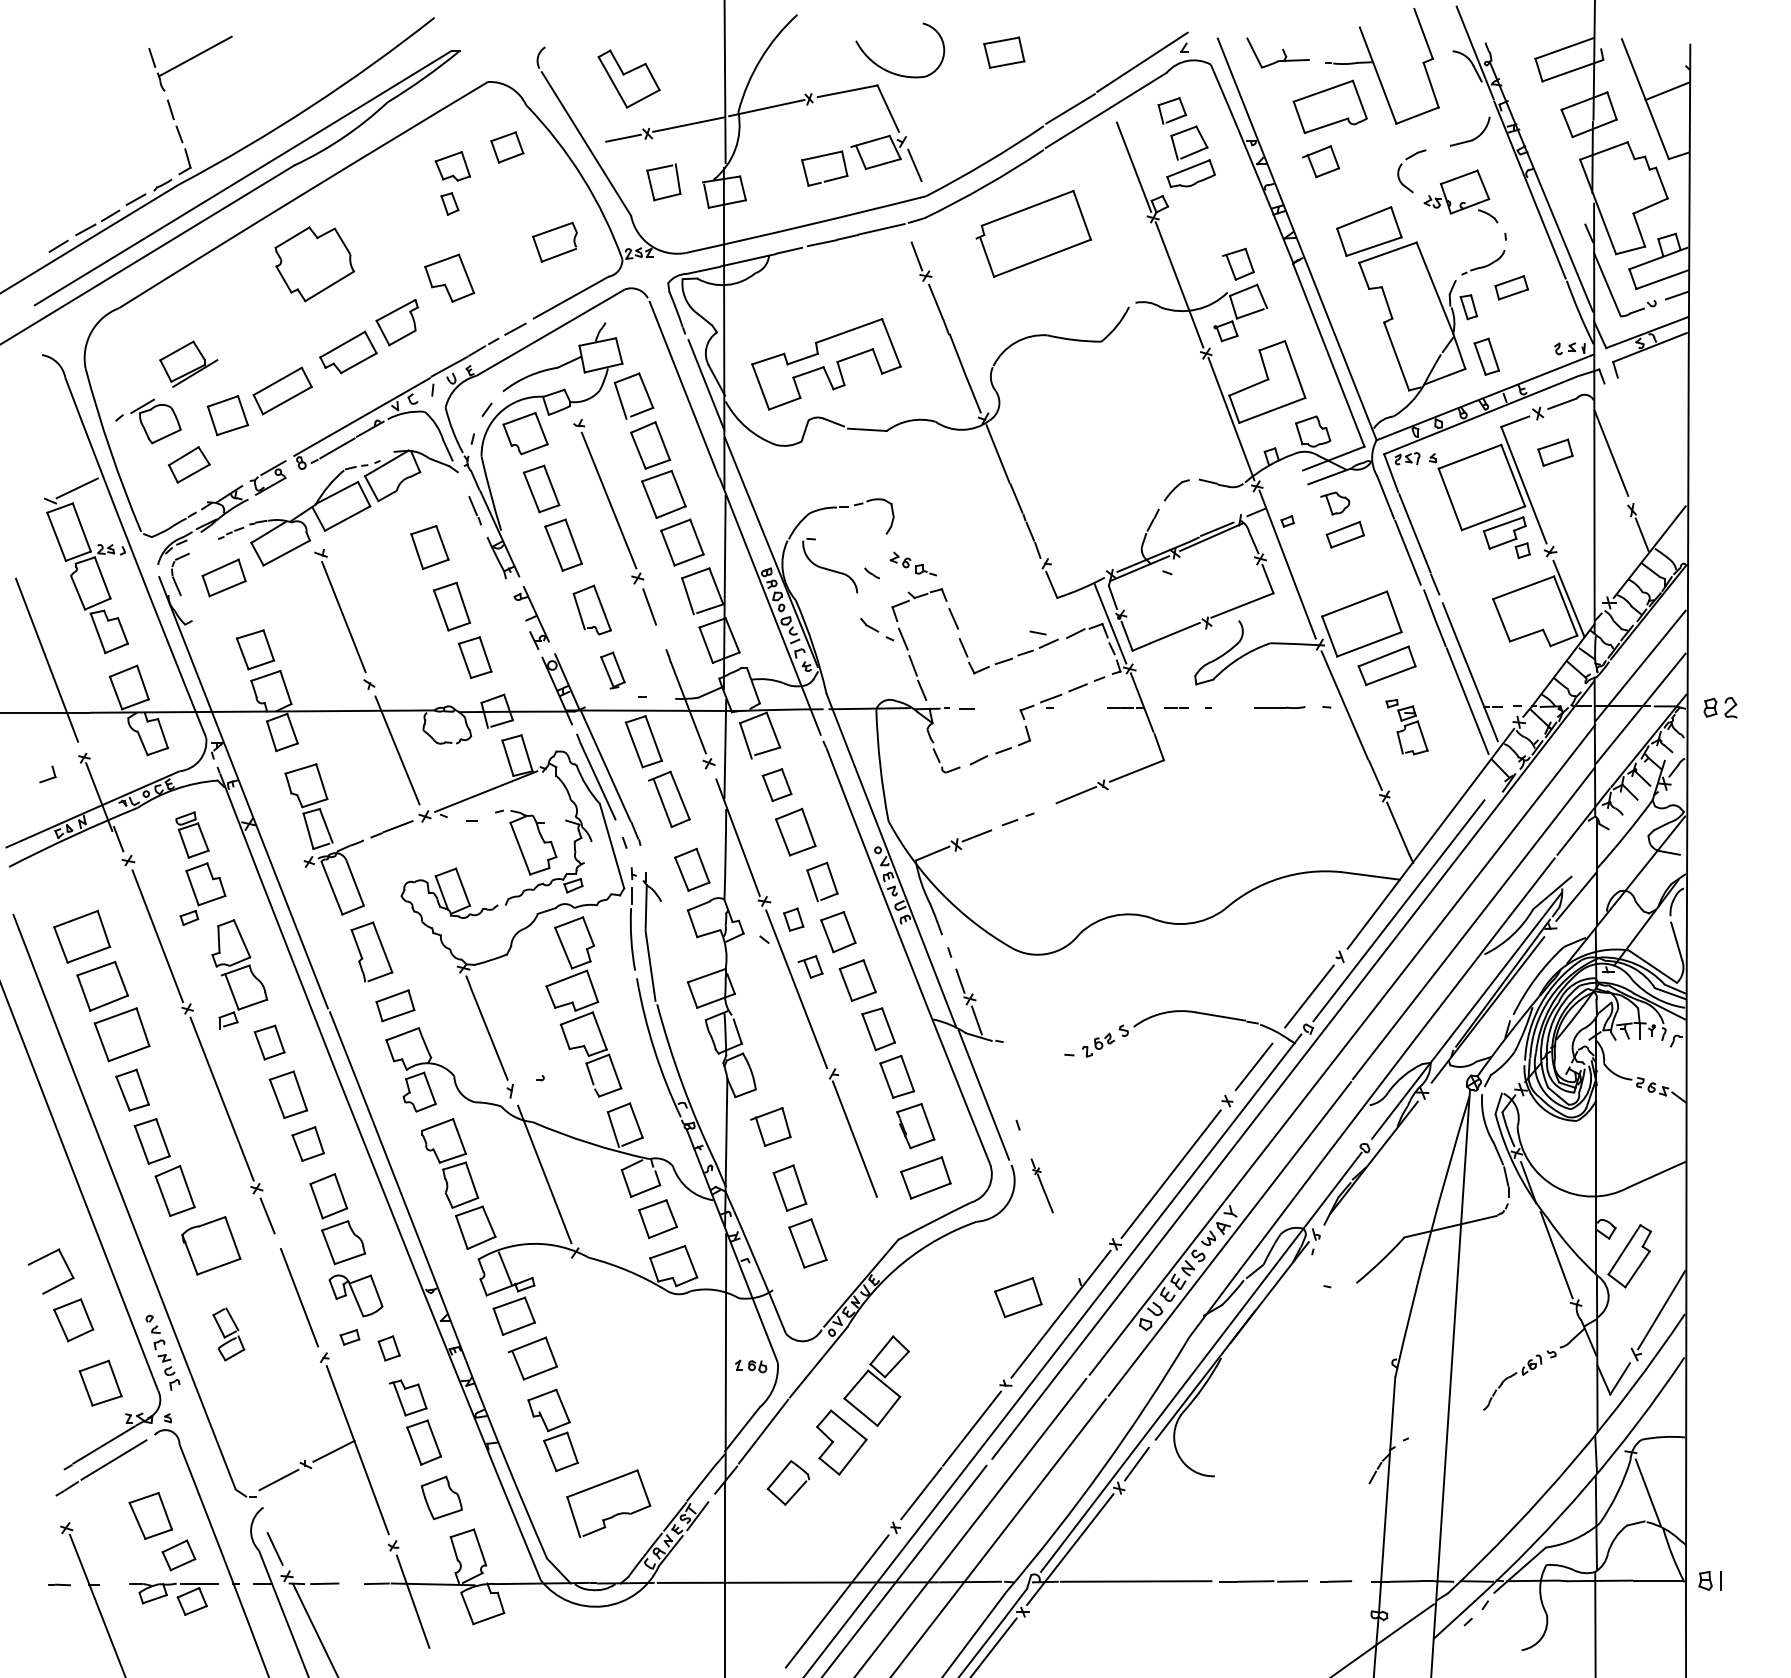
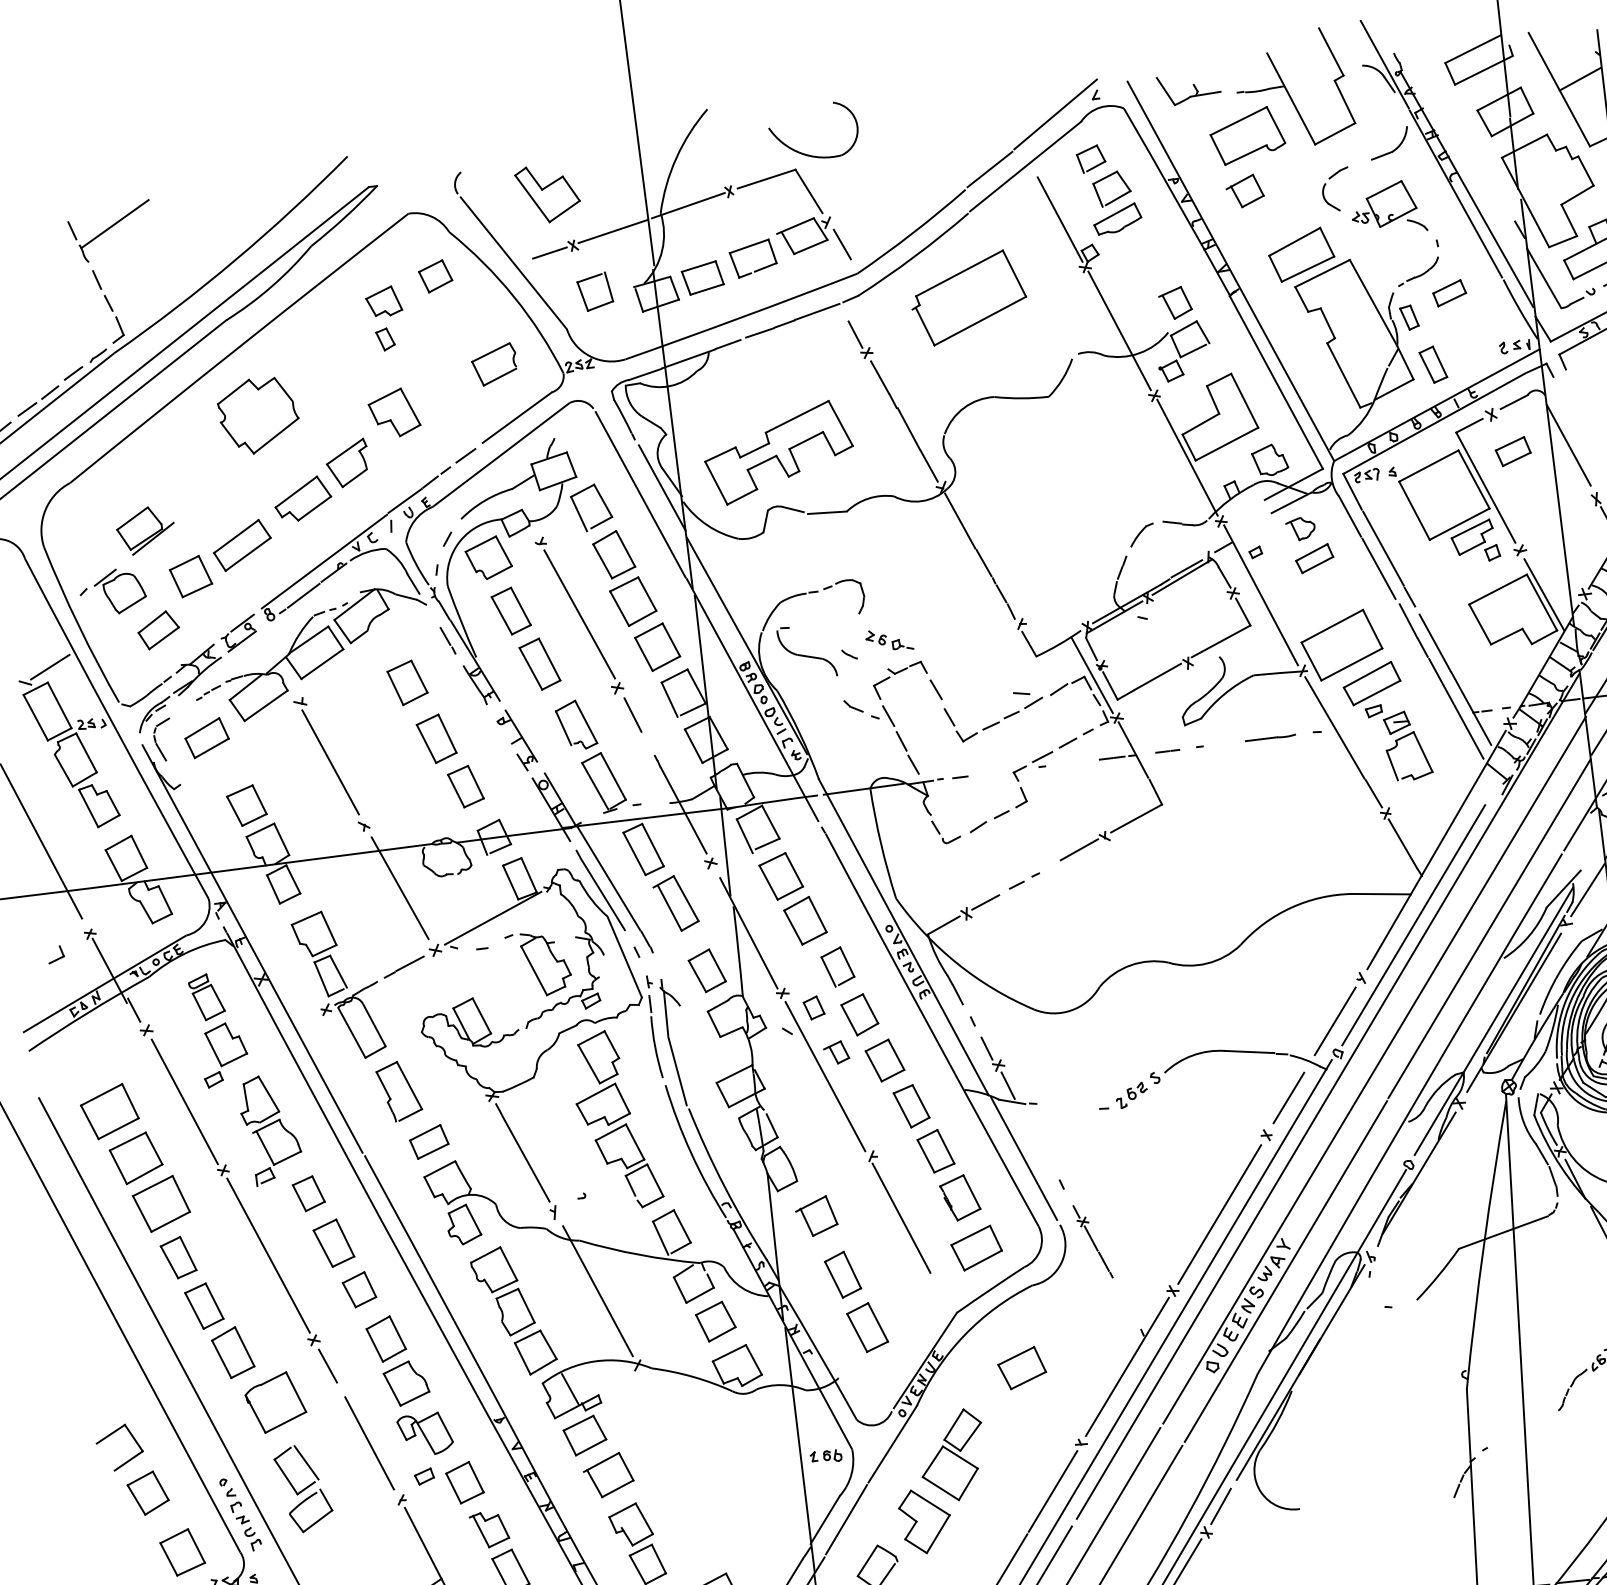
part: (1004, 52) -> (703, 277), moved
part: (612, 670) -> (603, 782), size x1.67
part: (1406, 726) -> (1398, 741), size x1.43
part: (776, 784) -> (780, 875), size x1.43
part: (1042, 1185) -> (1093, 1241), size x1.43
part: (1018, 1297) -> (1022, 1368), moved
part: (228, 1334) -> (303, 1488), size x1.67
part: (388, 1348) -> (464, 1482), size x1.67

